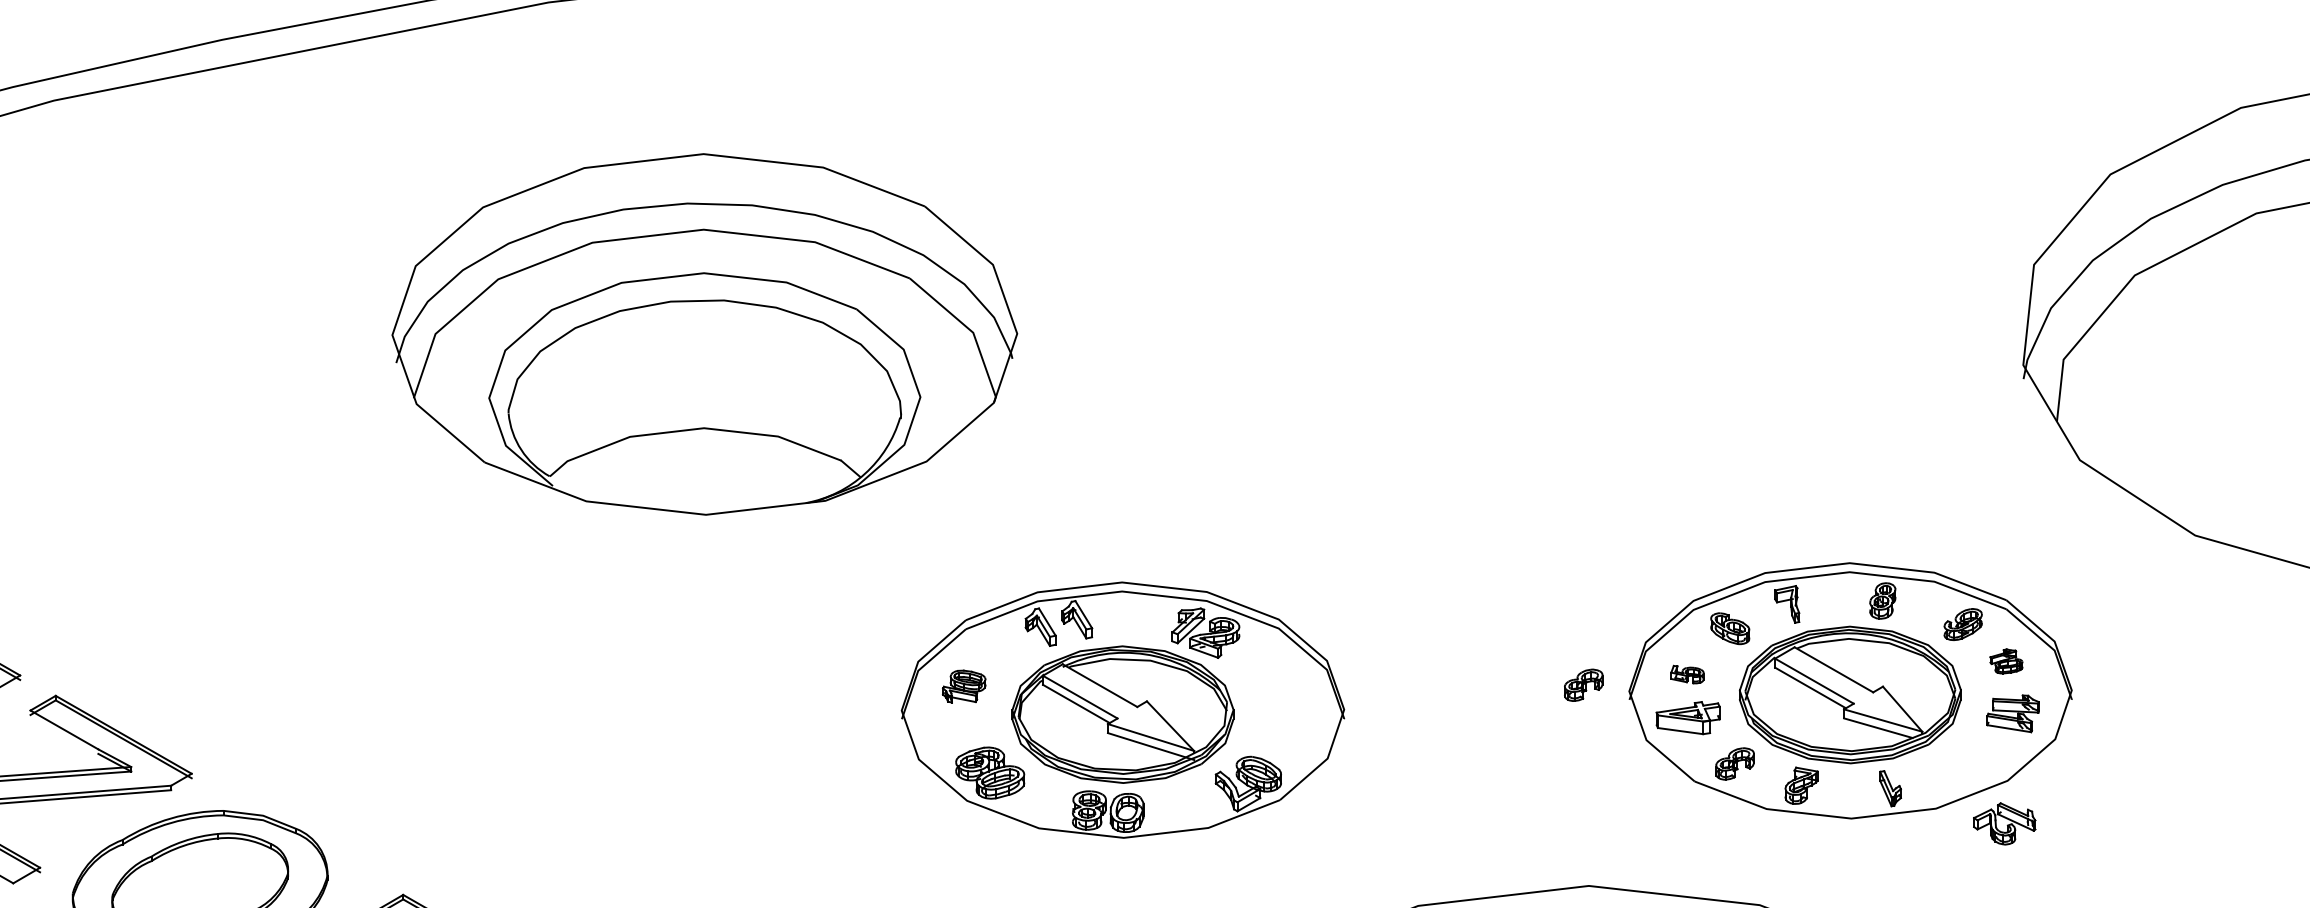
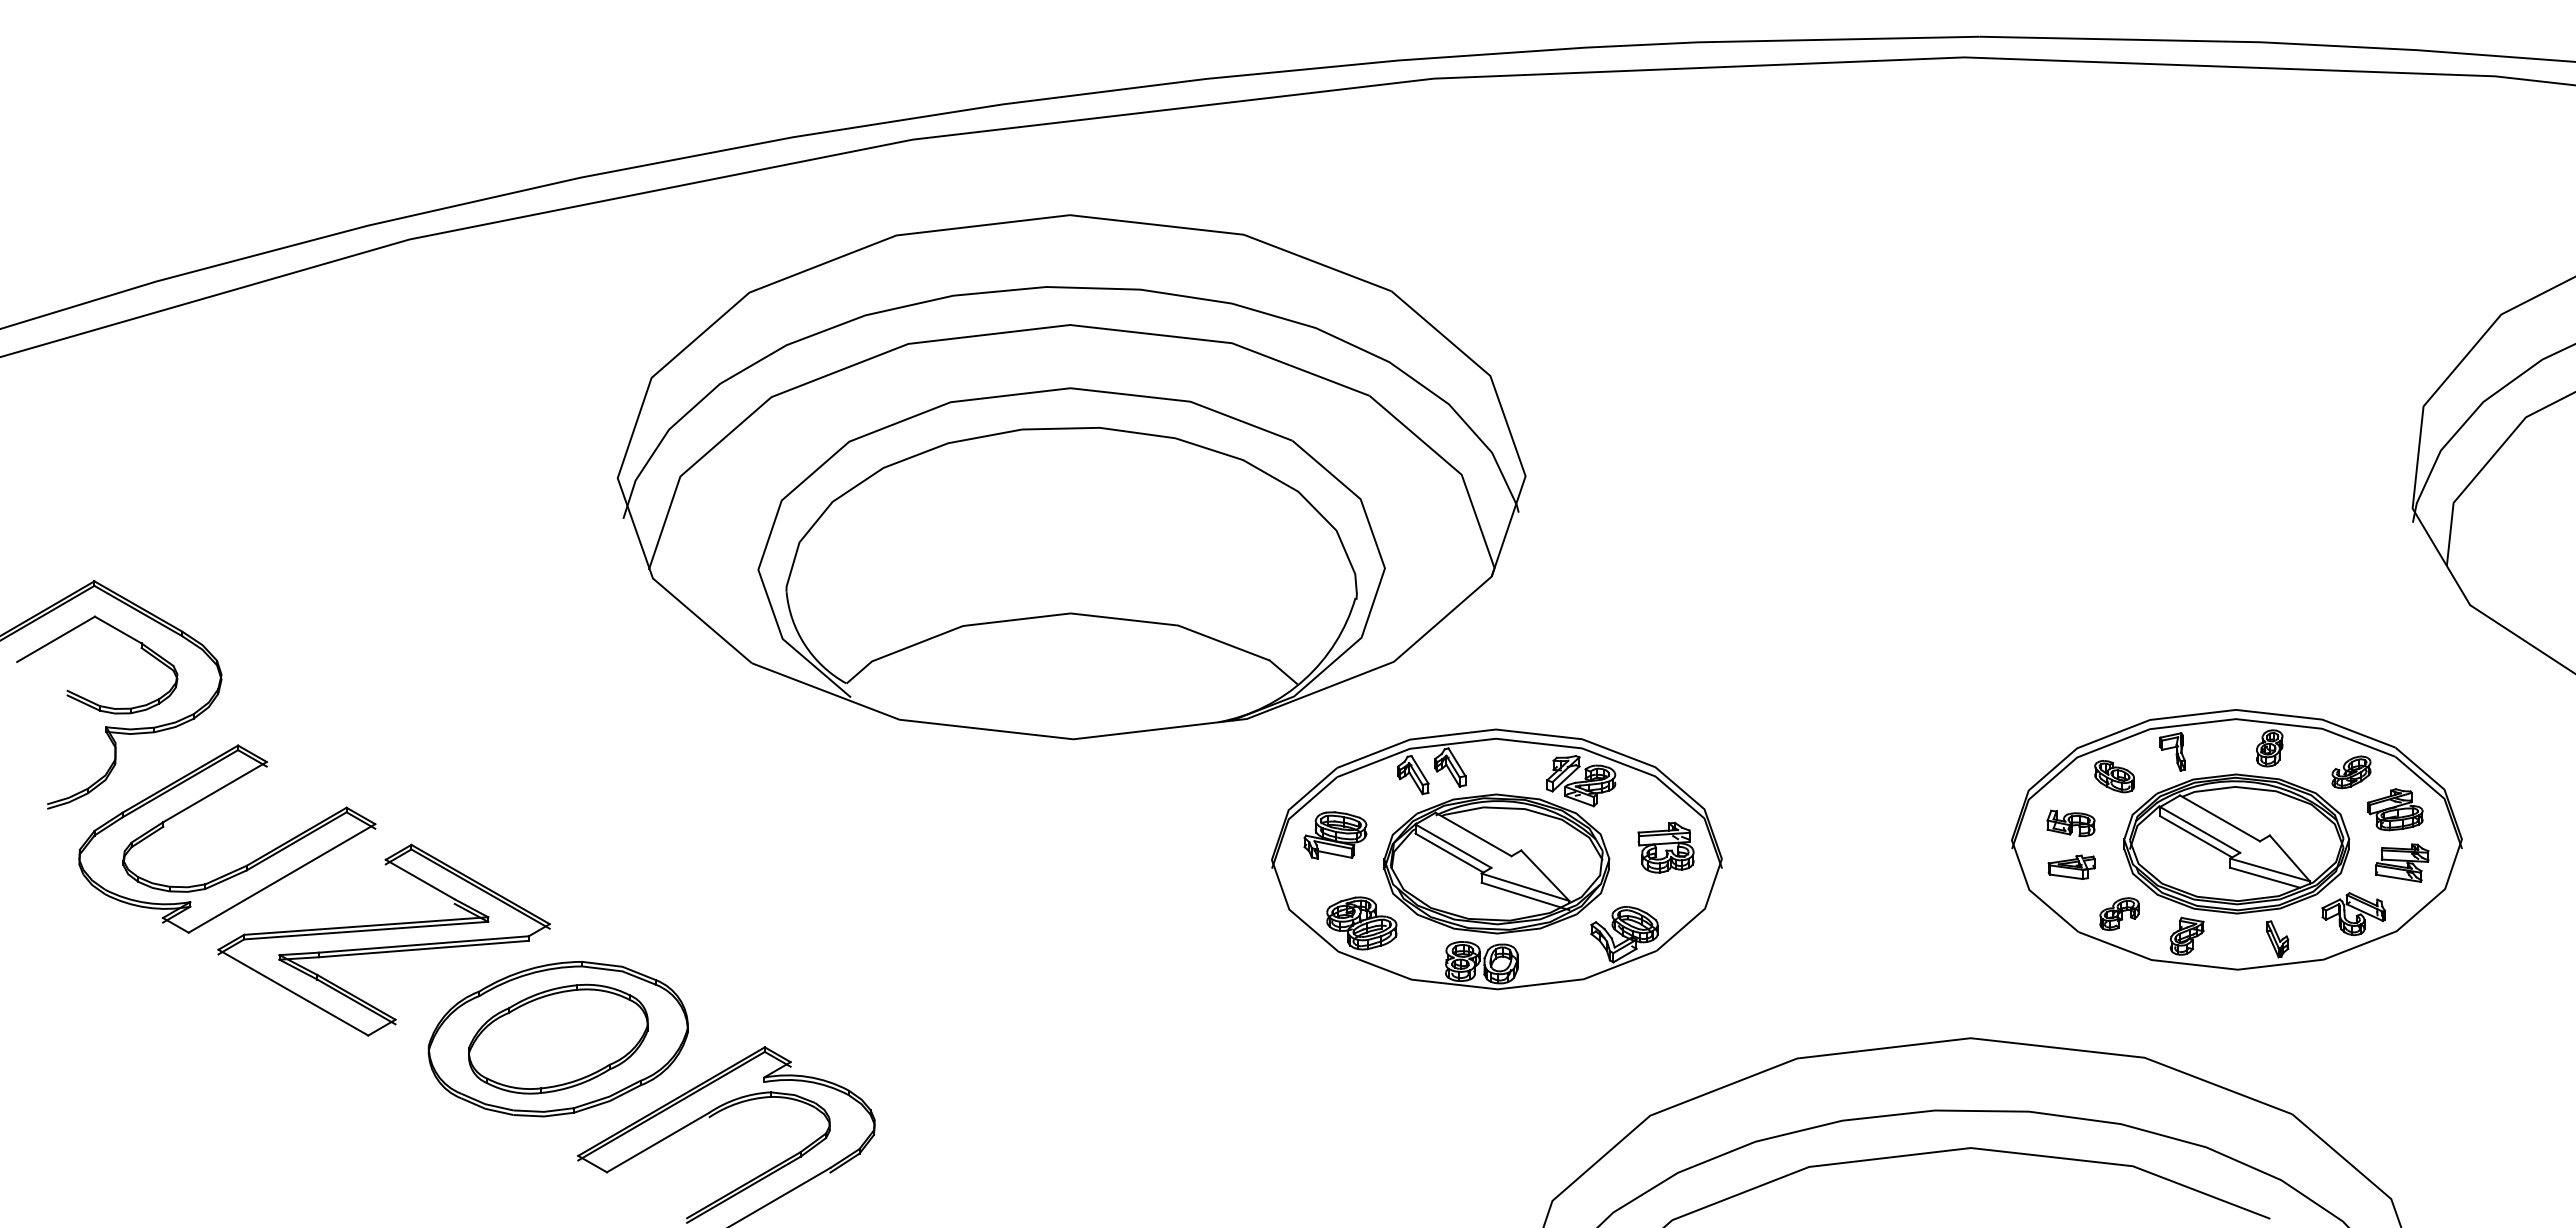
part: (704, 334) -> (1071, 477), size x1.43
part: (2006, 661) -> (2395, 809), size x1.67
part: (1686, 673) -> (2070, 822), size x1.43
part: (1583, 685) -> (1965, 834), removed
part: (964, 686) -> (1335, 835), size x1.43
part: (1288, 698) -> (1665, 847), added
part: (1687, 717) -> (2071, 866), size x0.71
part: (2004, 824) -> (2353, 914), moved

